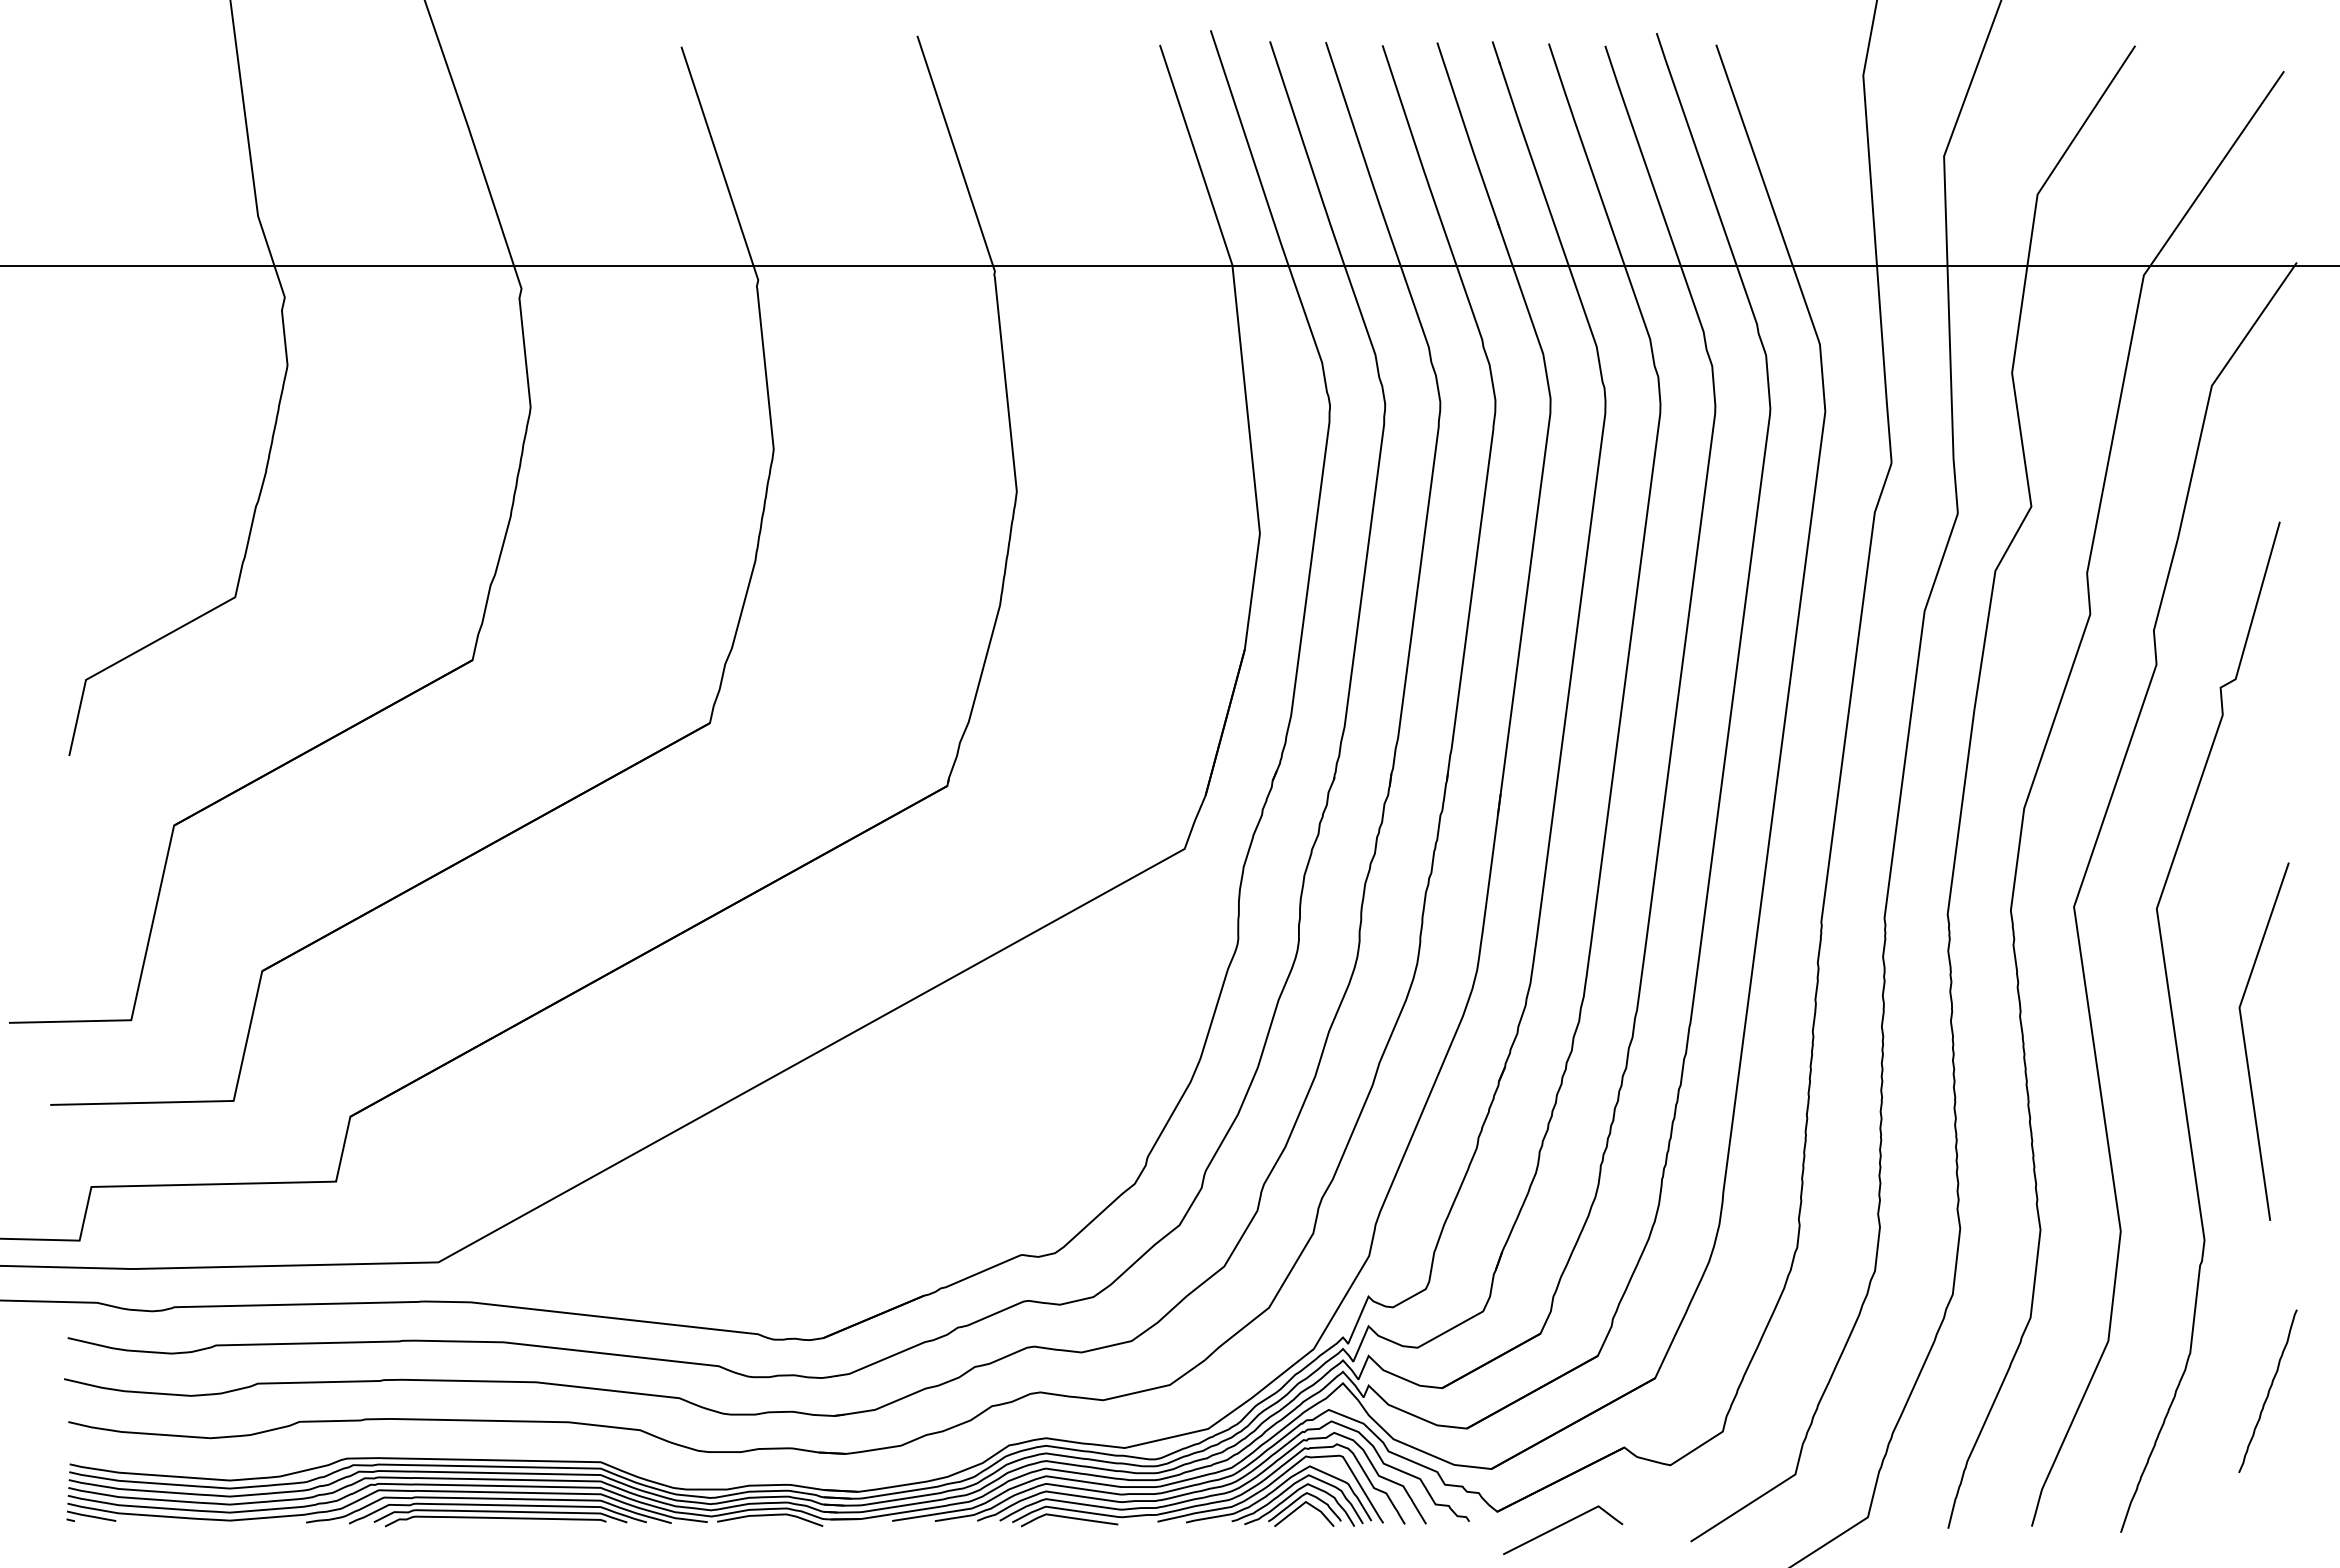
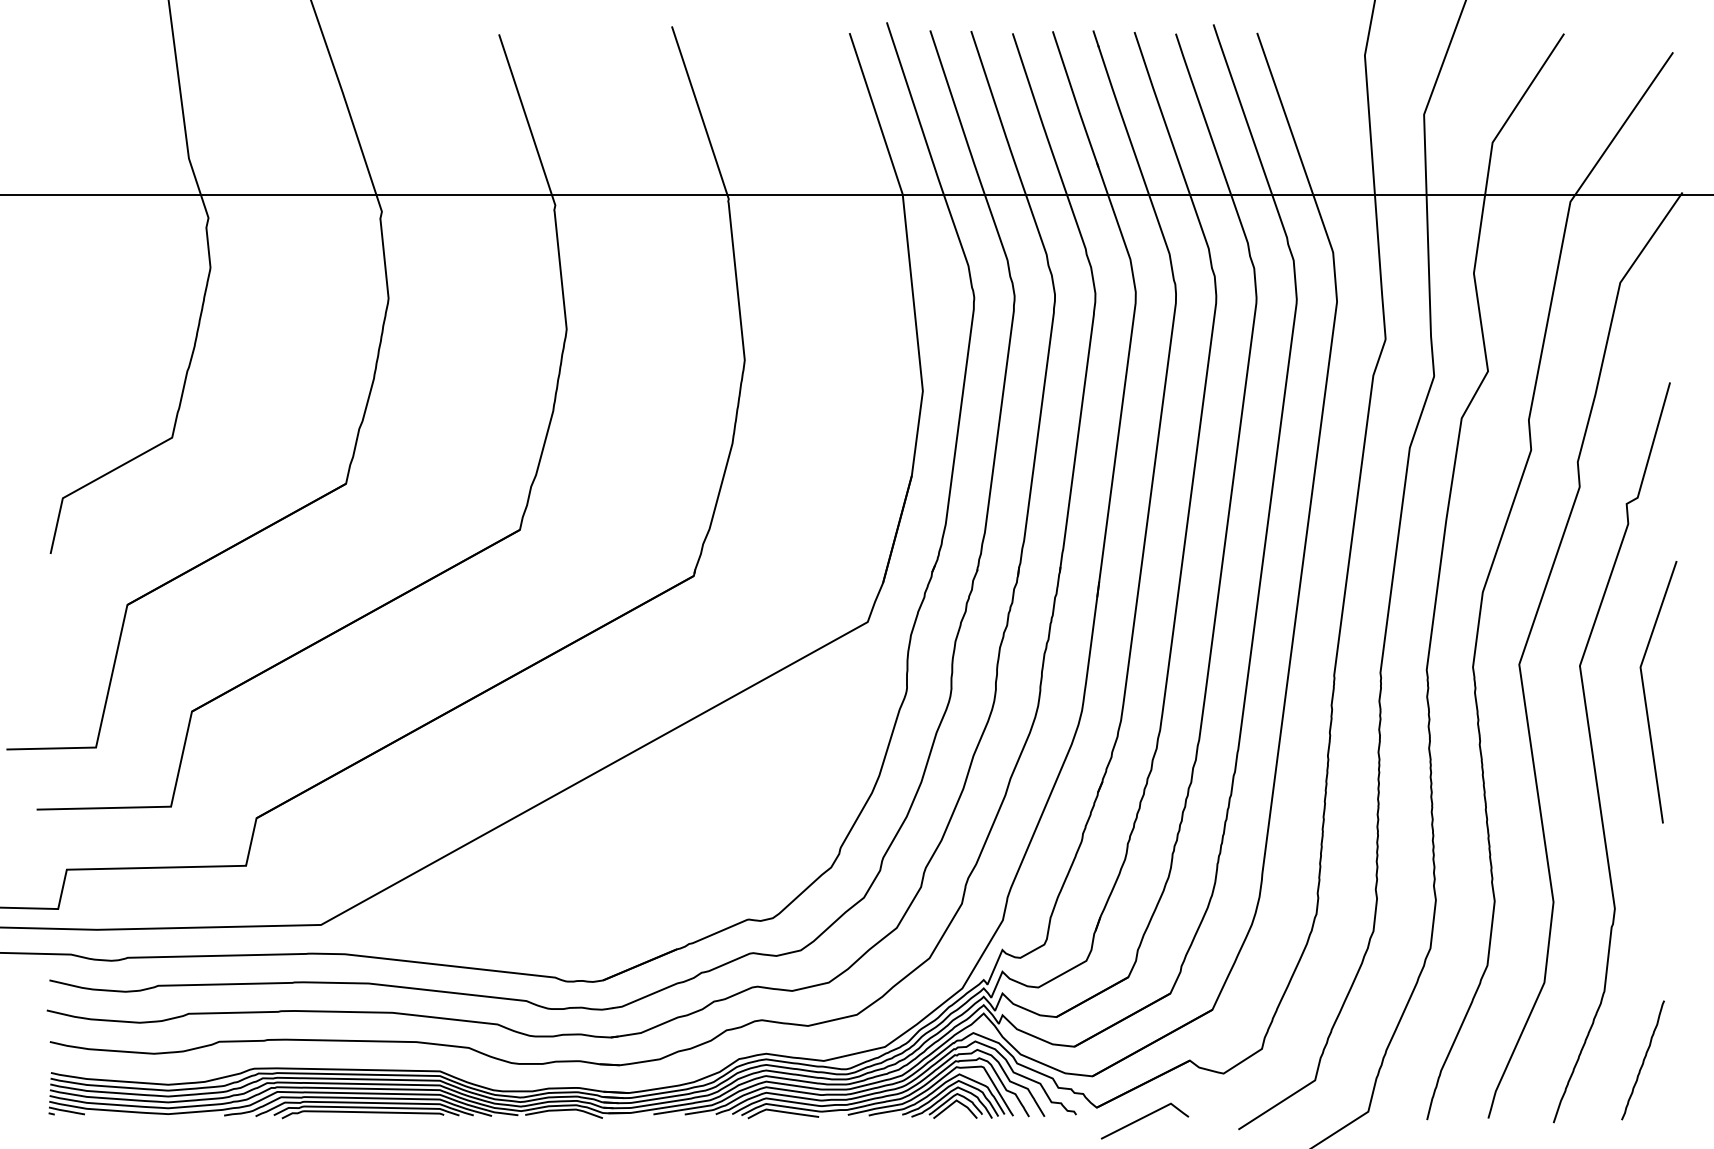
curve: (2245, 1041) -> (1644, 692), moved
curve: (2268, 1390) -> (1643, 1059), moved

